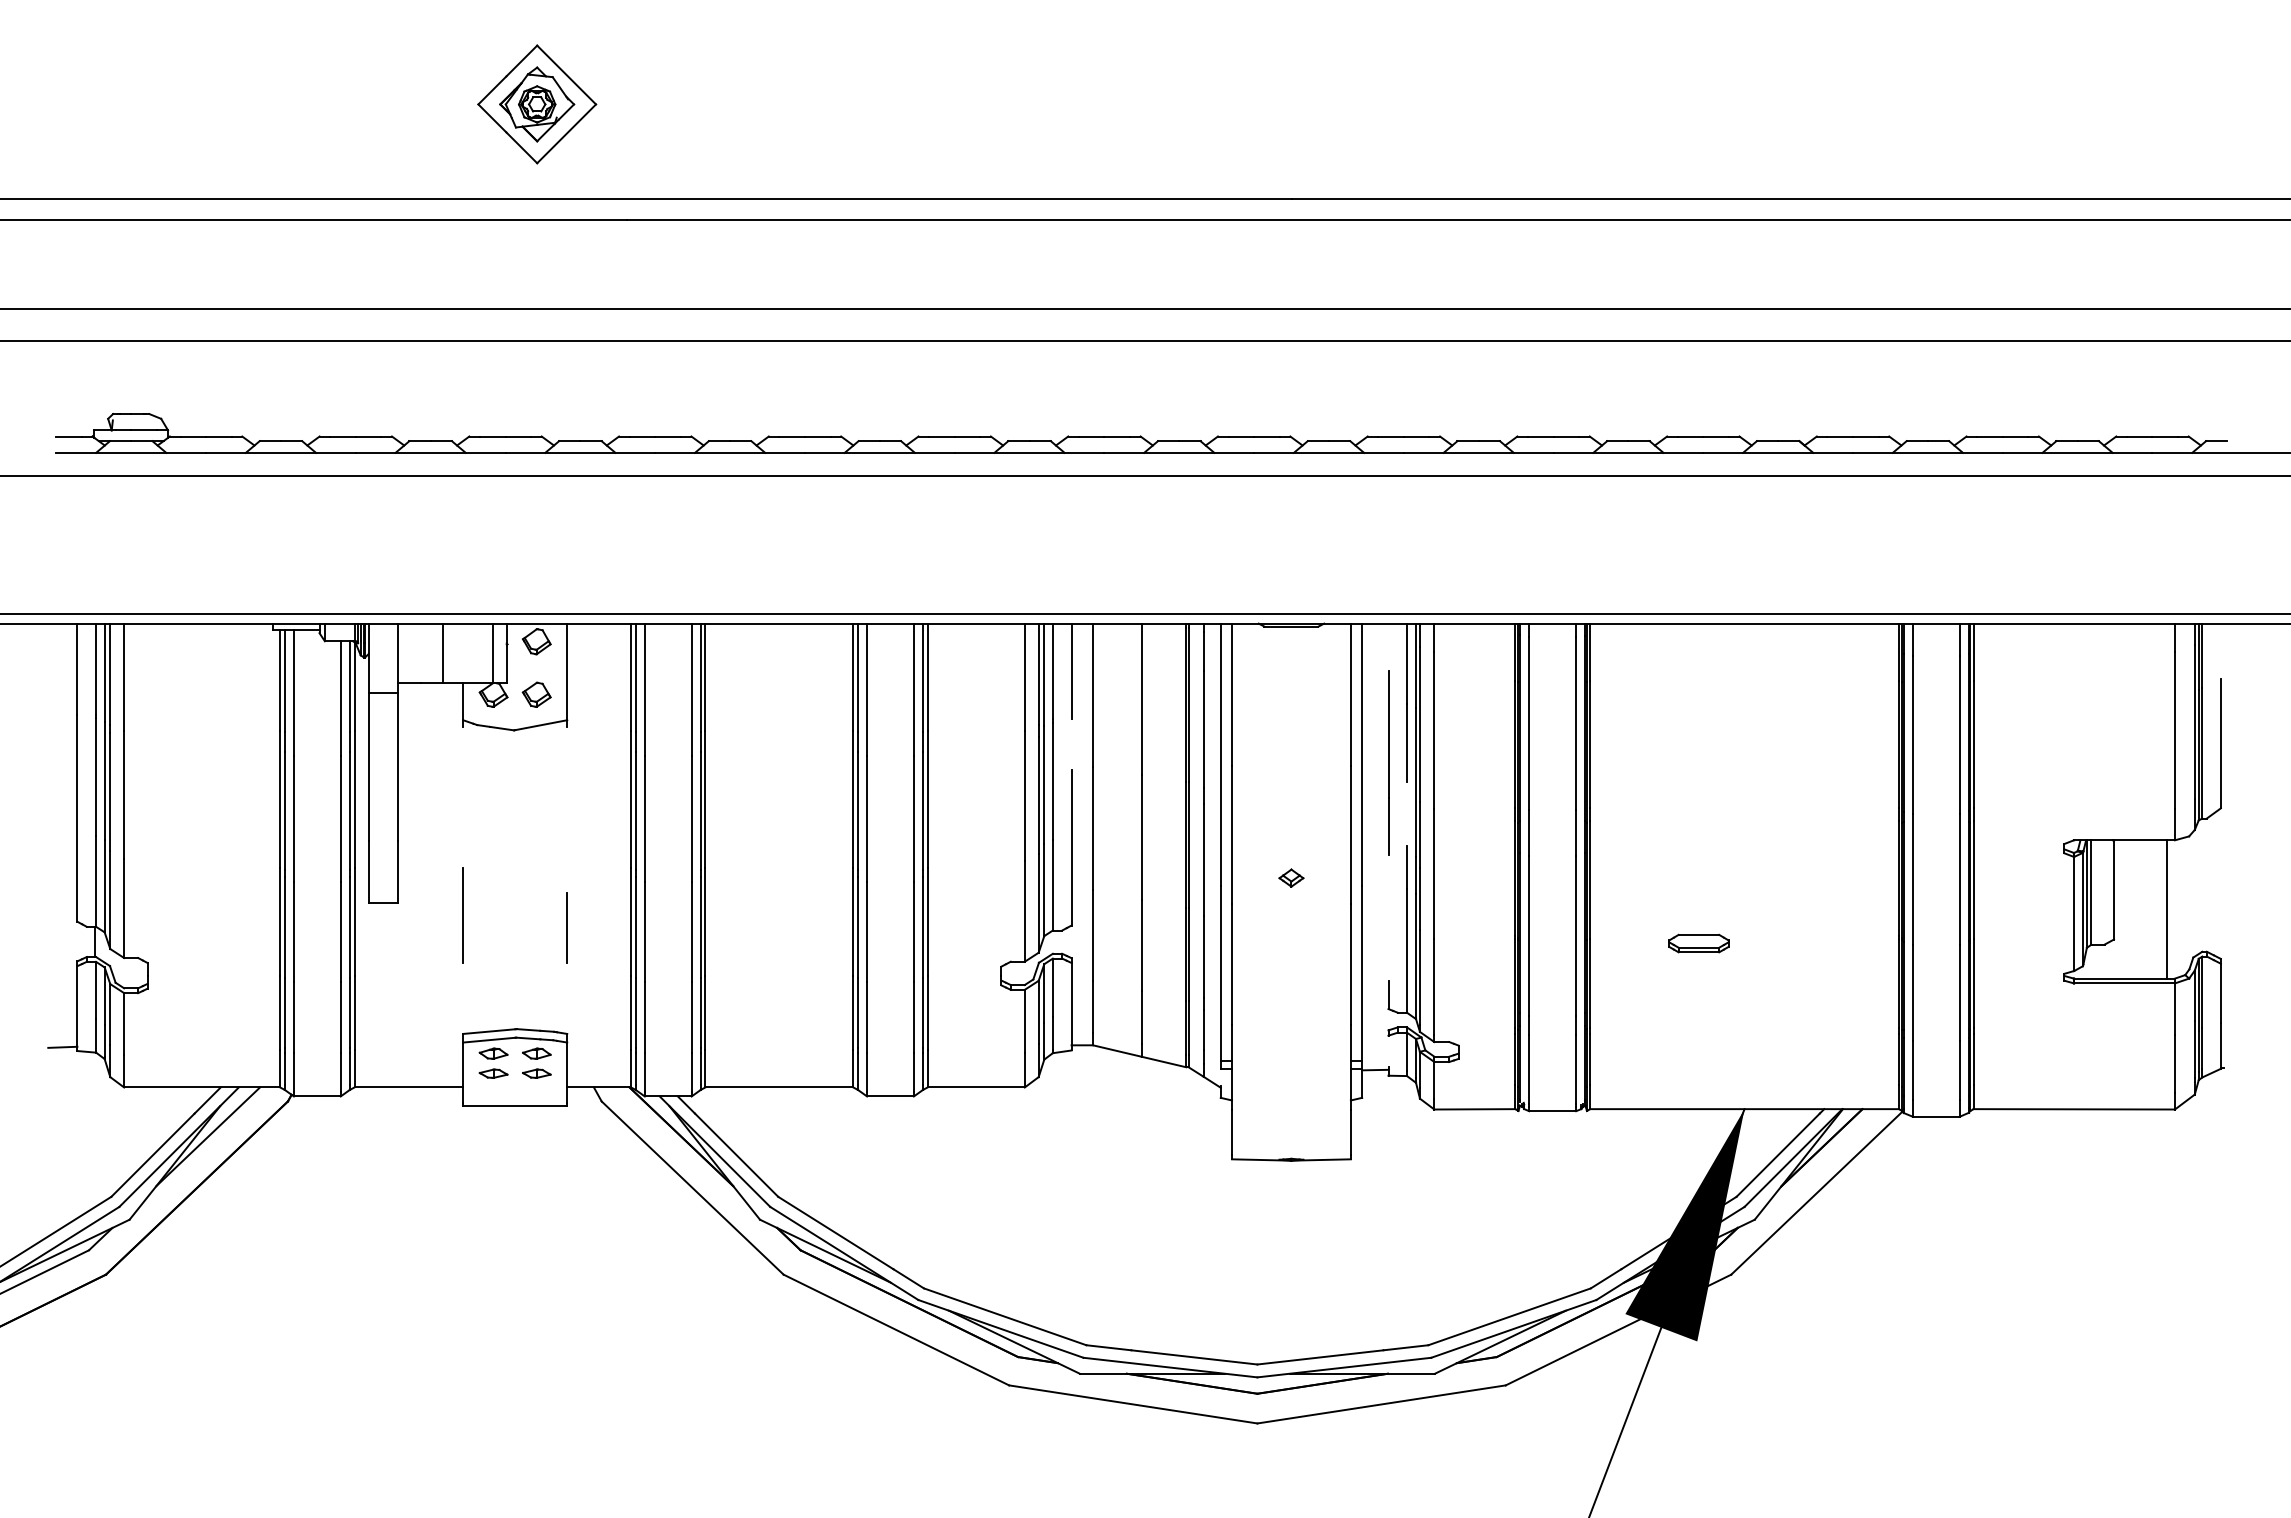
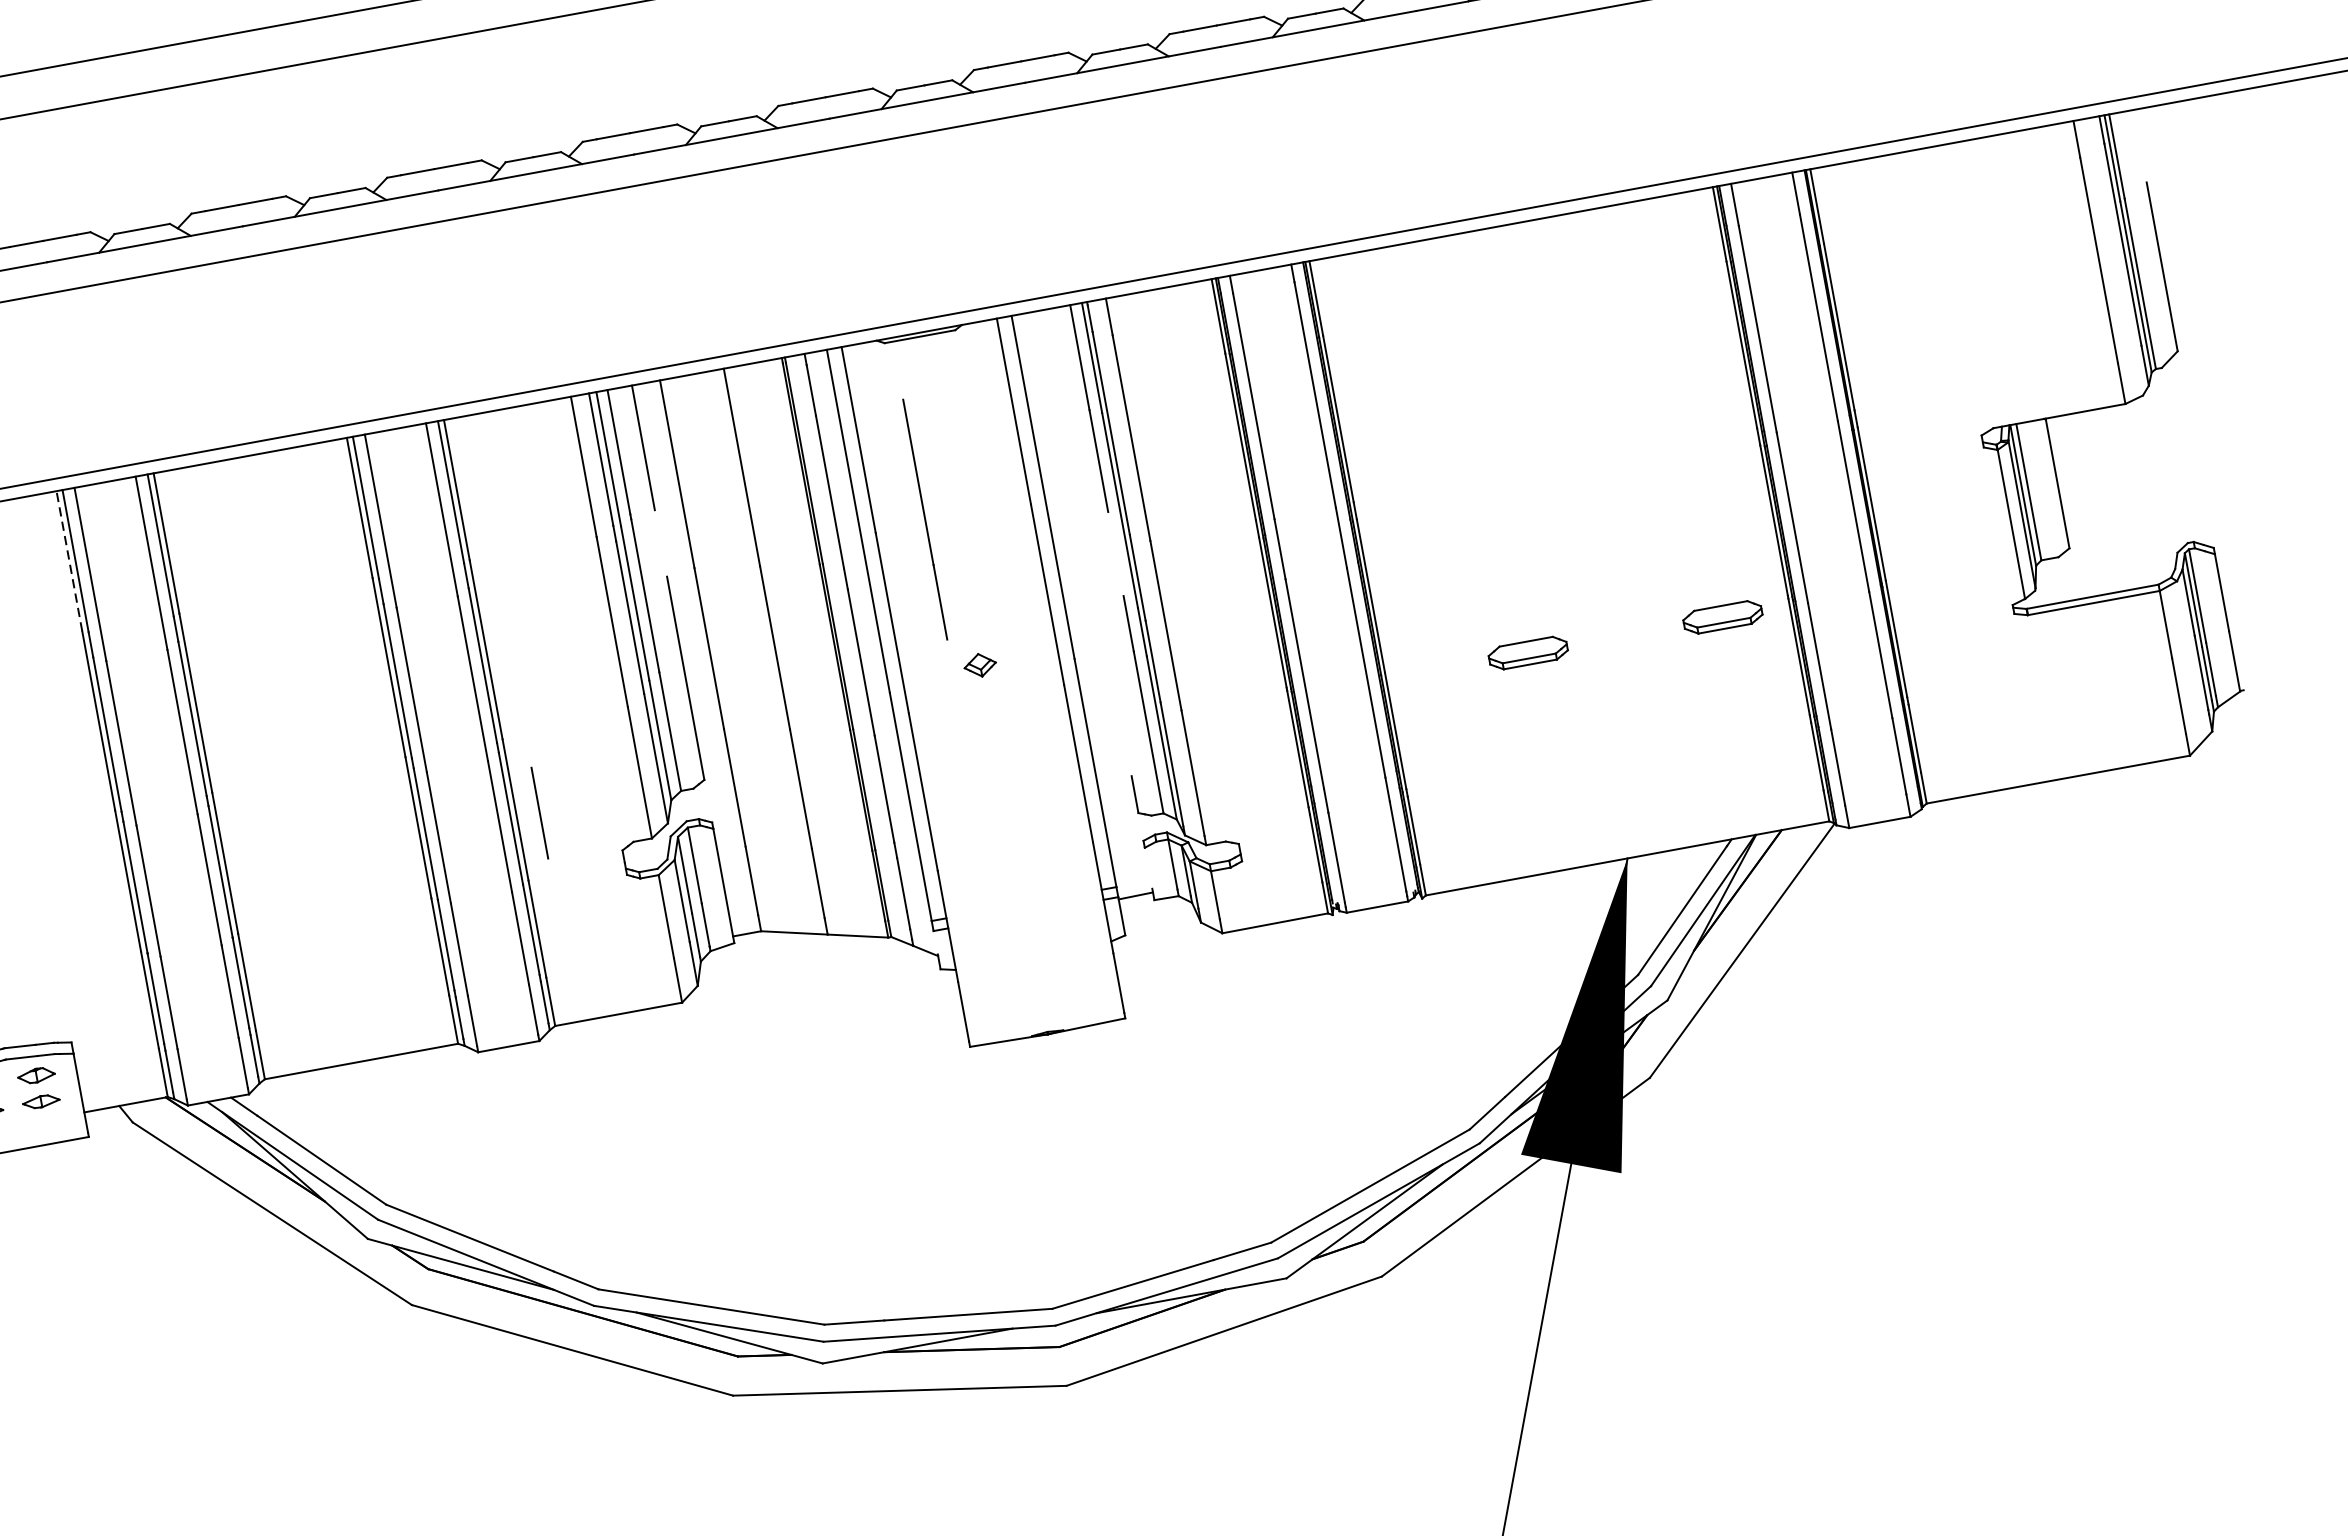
line: (631, 677) -> (70, 561), solid -> dashed
line: (1388, 762) -> (925, 519), moved
line: (2167, 909) -> (2132, 496), removed
line: (566, 927) -> (538, 812), moved
part: (1847, 943) -> (1722, 617), added

